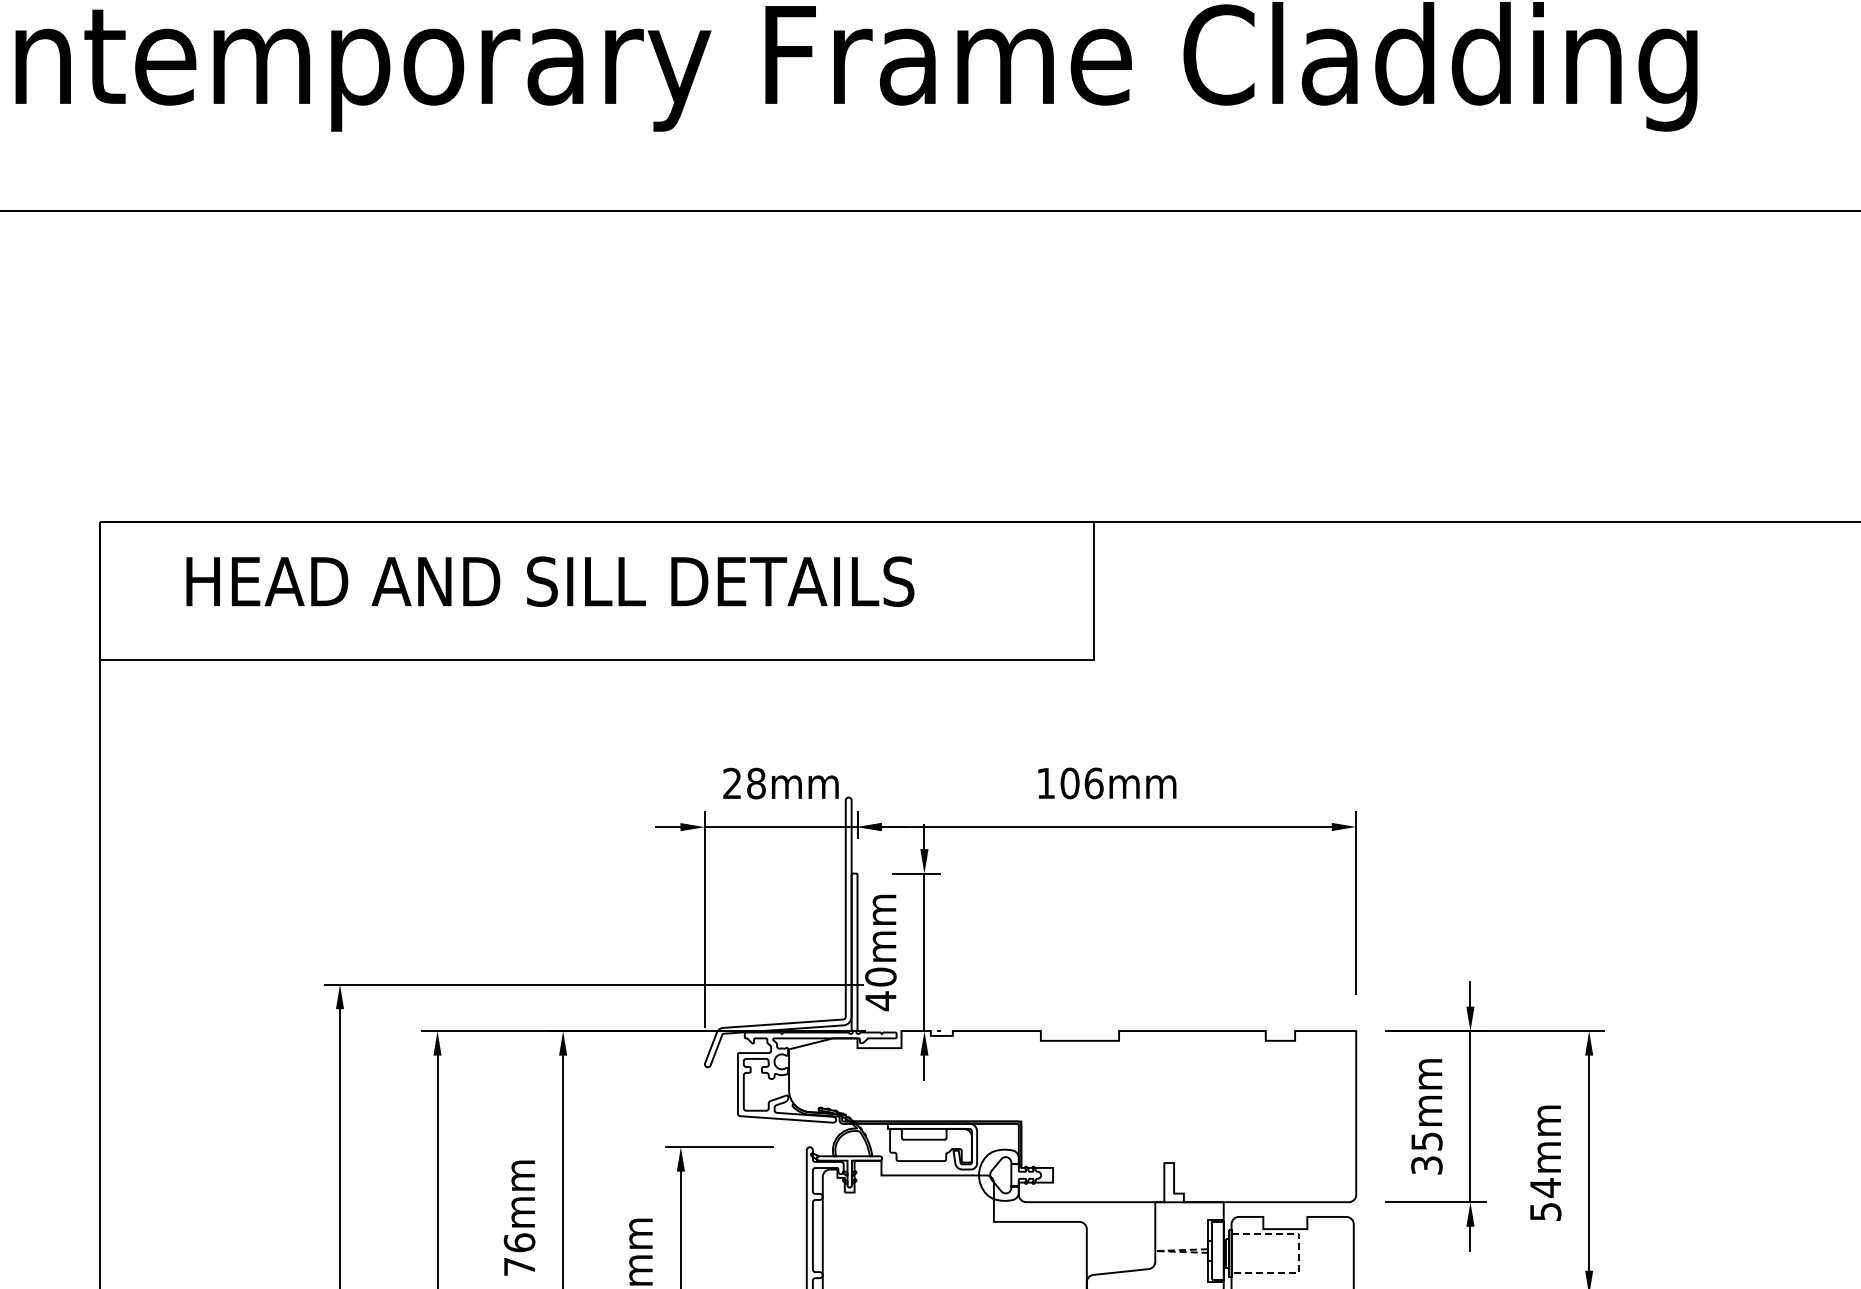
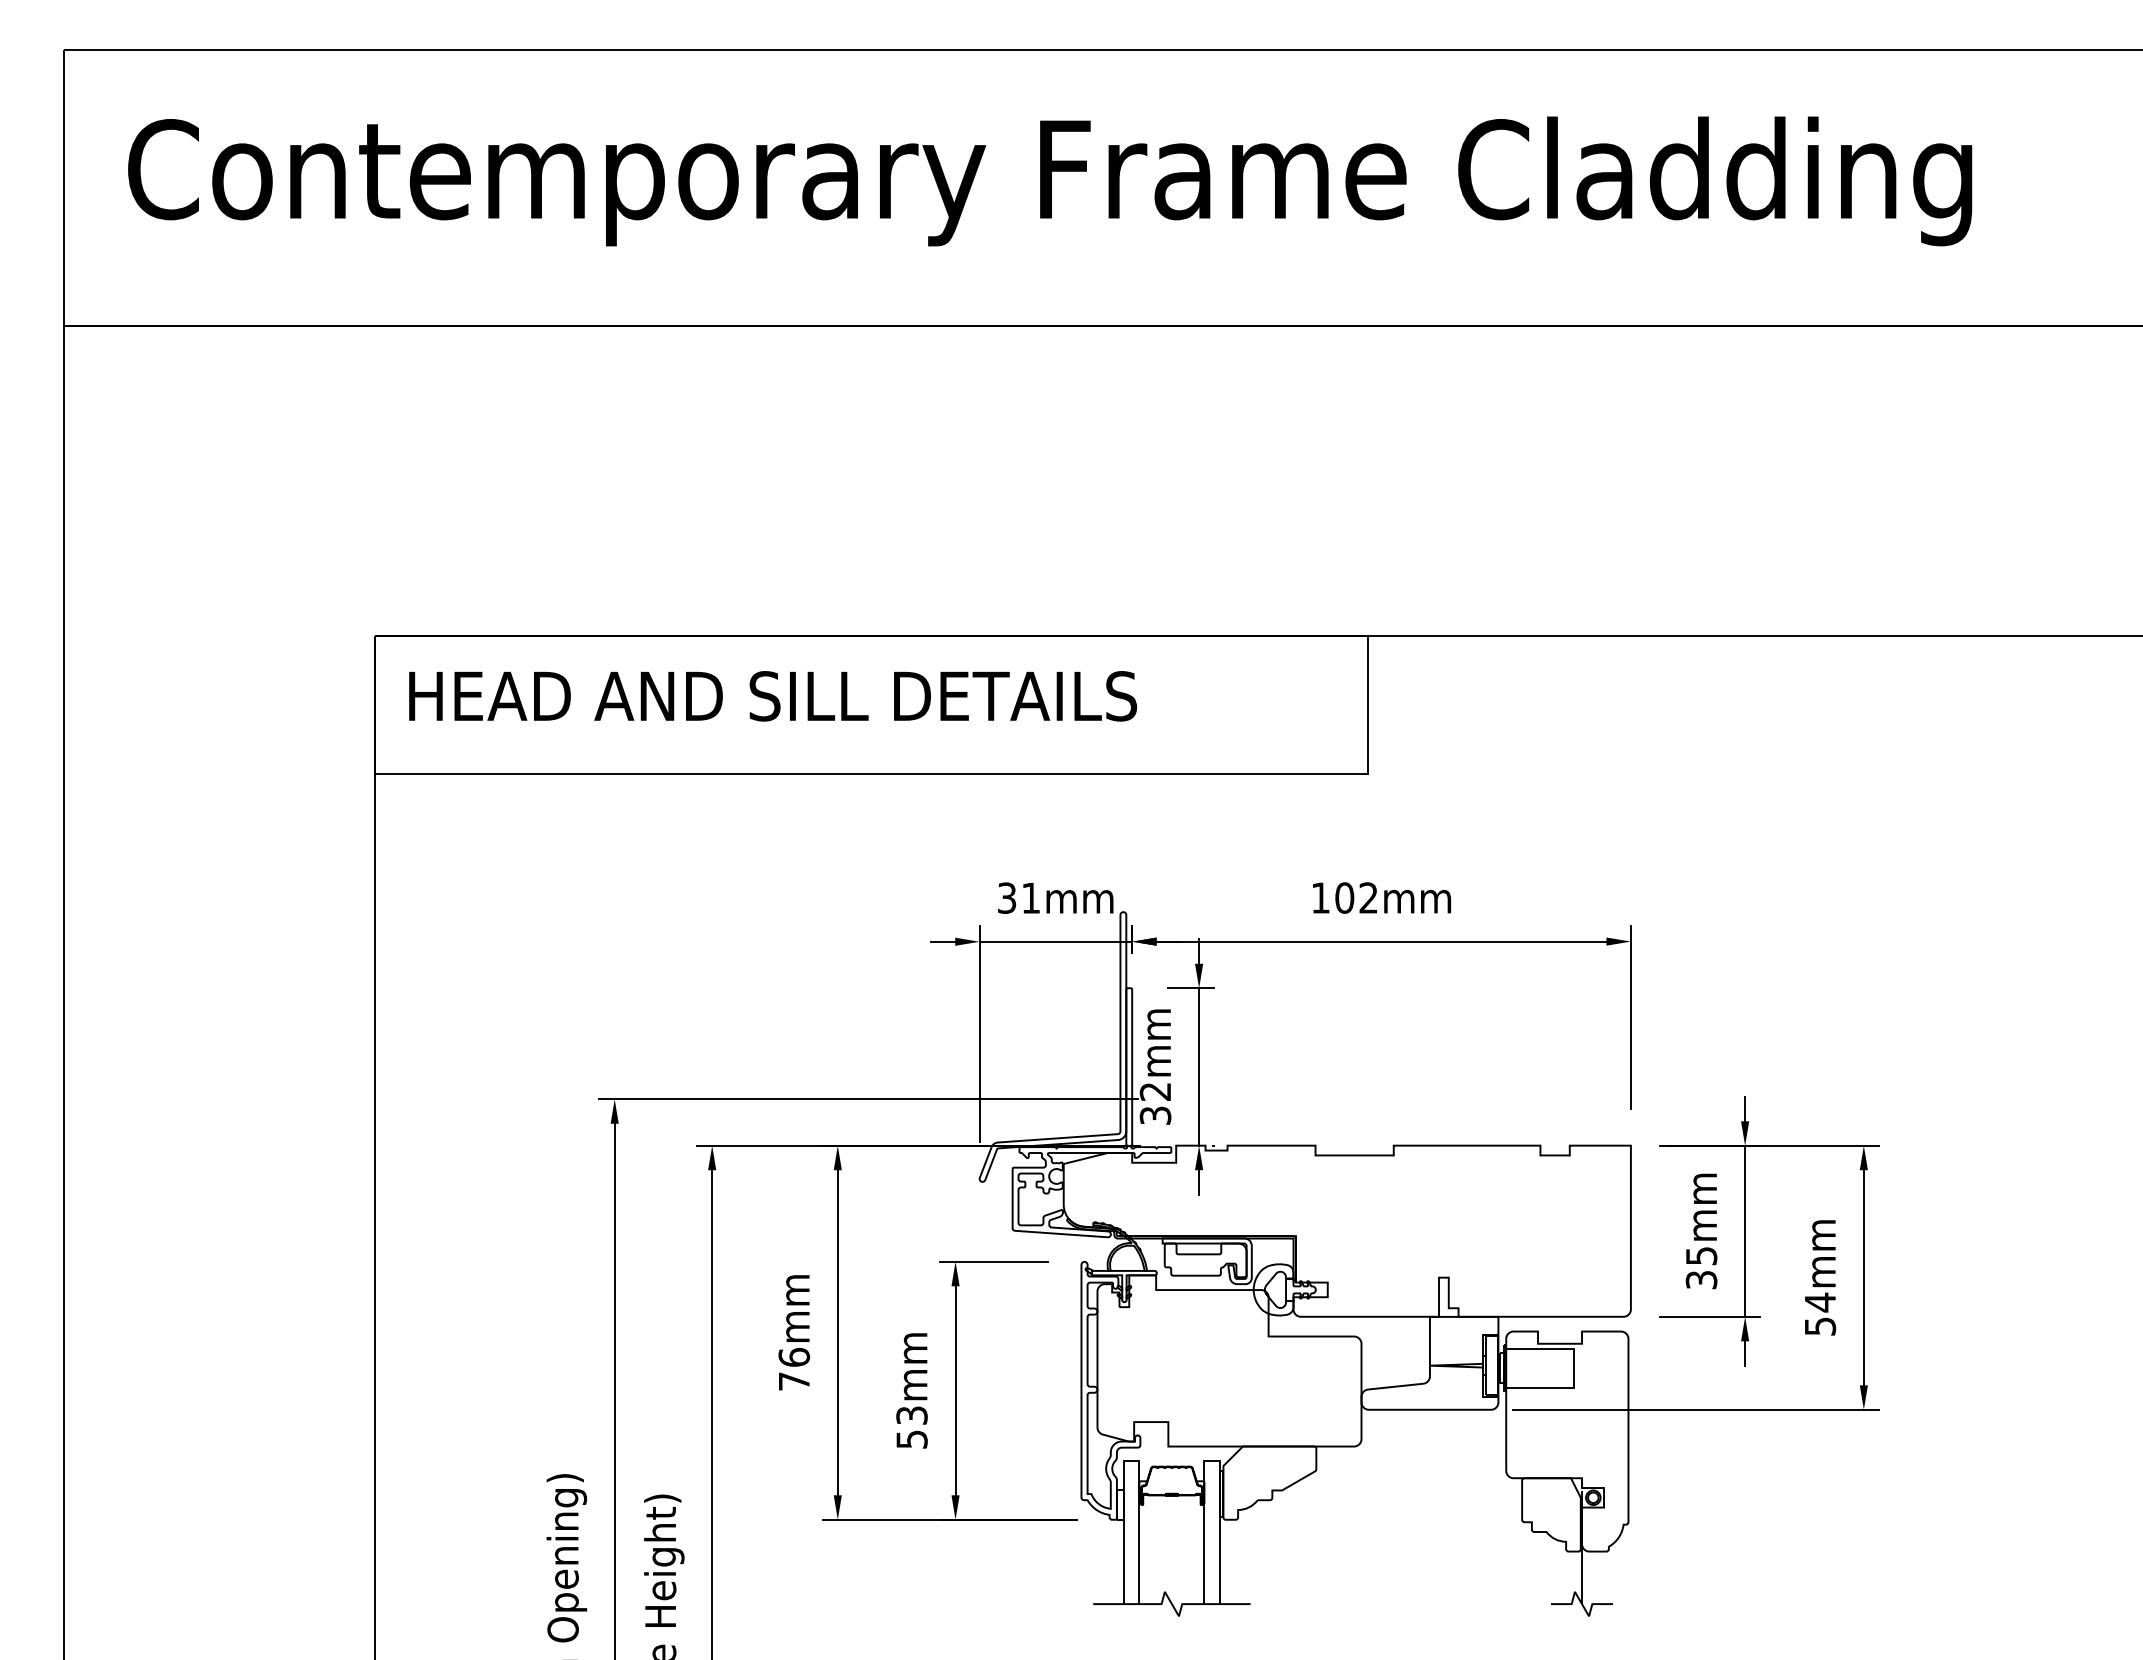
text: (550, 581) -> (773, 696), moved
text: (744, 782) -> (1019, 897), 28mm -> 31mm
text: (1093, 782) -> (1368, 897), 106mm -> 102mm
text: (880, 988) -> (1155, 1103), 40mm -> 32mm
line: (1154, 1250) -> (1429, 1365), dashed -> solid
line: (1298, 1253) -> (1573, 1368), dashed -> solid

